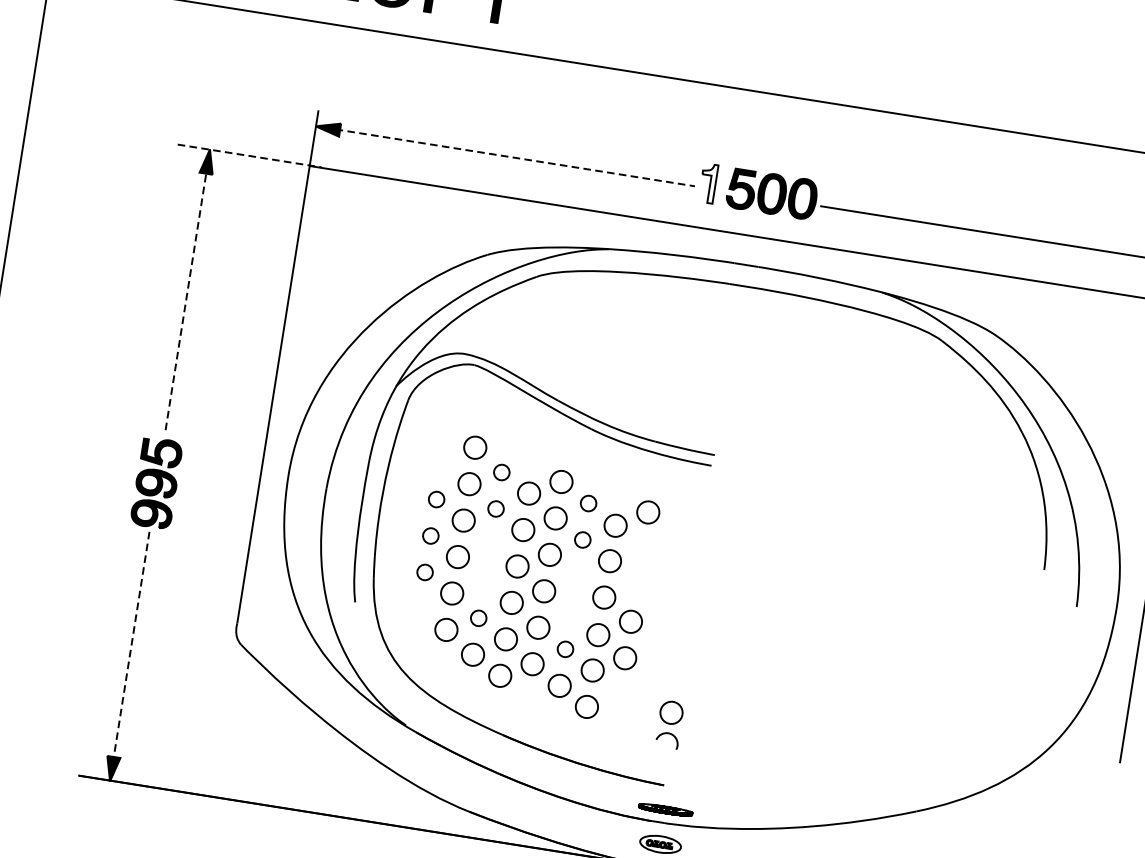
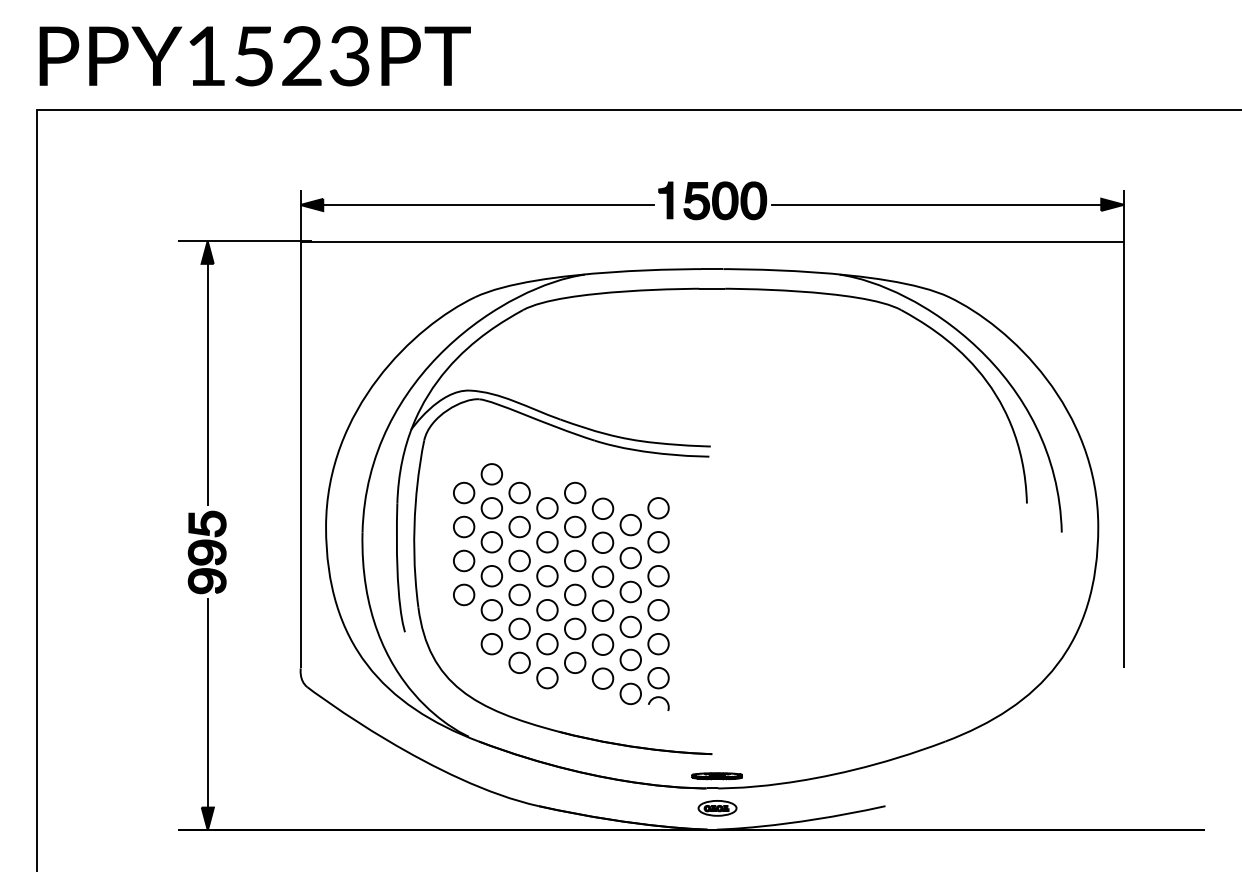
line: (250, 156) -> (245, 241), dashed -> solid
line: (516, 157) -> (487, 204), dashed -> solid
fill: (708, 183) -> (665, 200), added
line: (186, 298) -> (207, 380), dashed -> solid
part: (442, 462) -> (464, 492), added
part: (501, 471) -> (519, 492), size x1.43
part: (437, 499) -> (464, 526), size x1.43
part: (588, 503) -> (602, 508), size x1.43
part: (496, 508) -> (519, 526), size x1.43
part: (431, 535) -> (464, 560), size x1.43
part: (582, 539) -> (602, 542), size x1.43
part: (490, 544) -> (519, 560), added
part: (642, 549) -> (658, 542), added
part: (425, 572) -> (464, 594), size x1.43
part: (576, 576) -> (602, 576), added
part: (484, 581) -> (519, 594), added
part: (636, 585) -> (658, 576), added
part: (570, 612) -> (602, 610), added
part: (478, 617) -> (519, 628), size x1.43
line: (130, 647) -> (207, 705), dashed -> solid
part: (564, 649) -> (602, 644), size x1.43
part: (669, 723) -> (658, 688), moved

